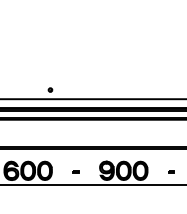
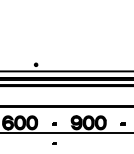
part: (75, 198) -> (54, 142), added

